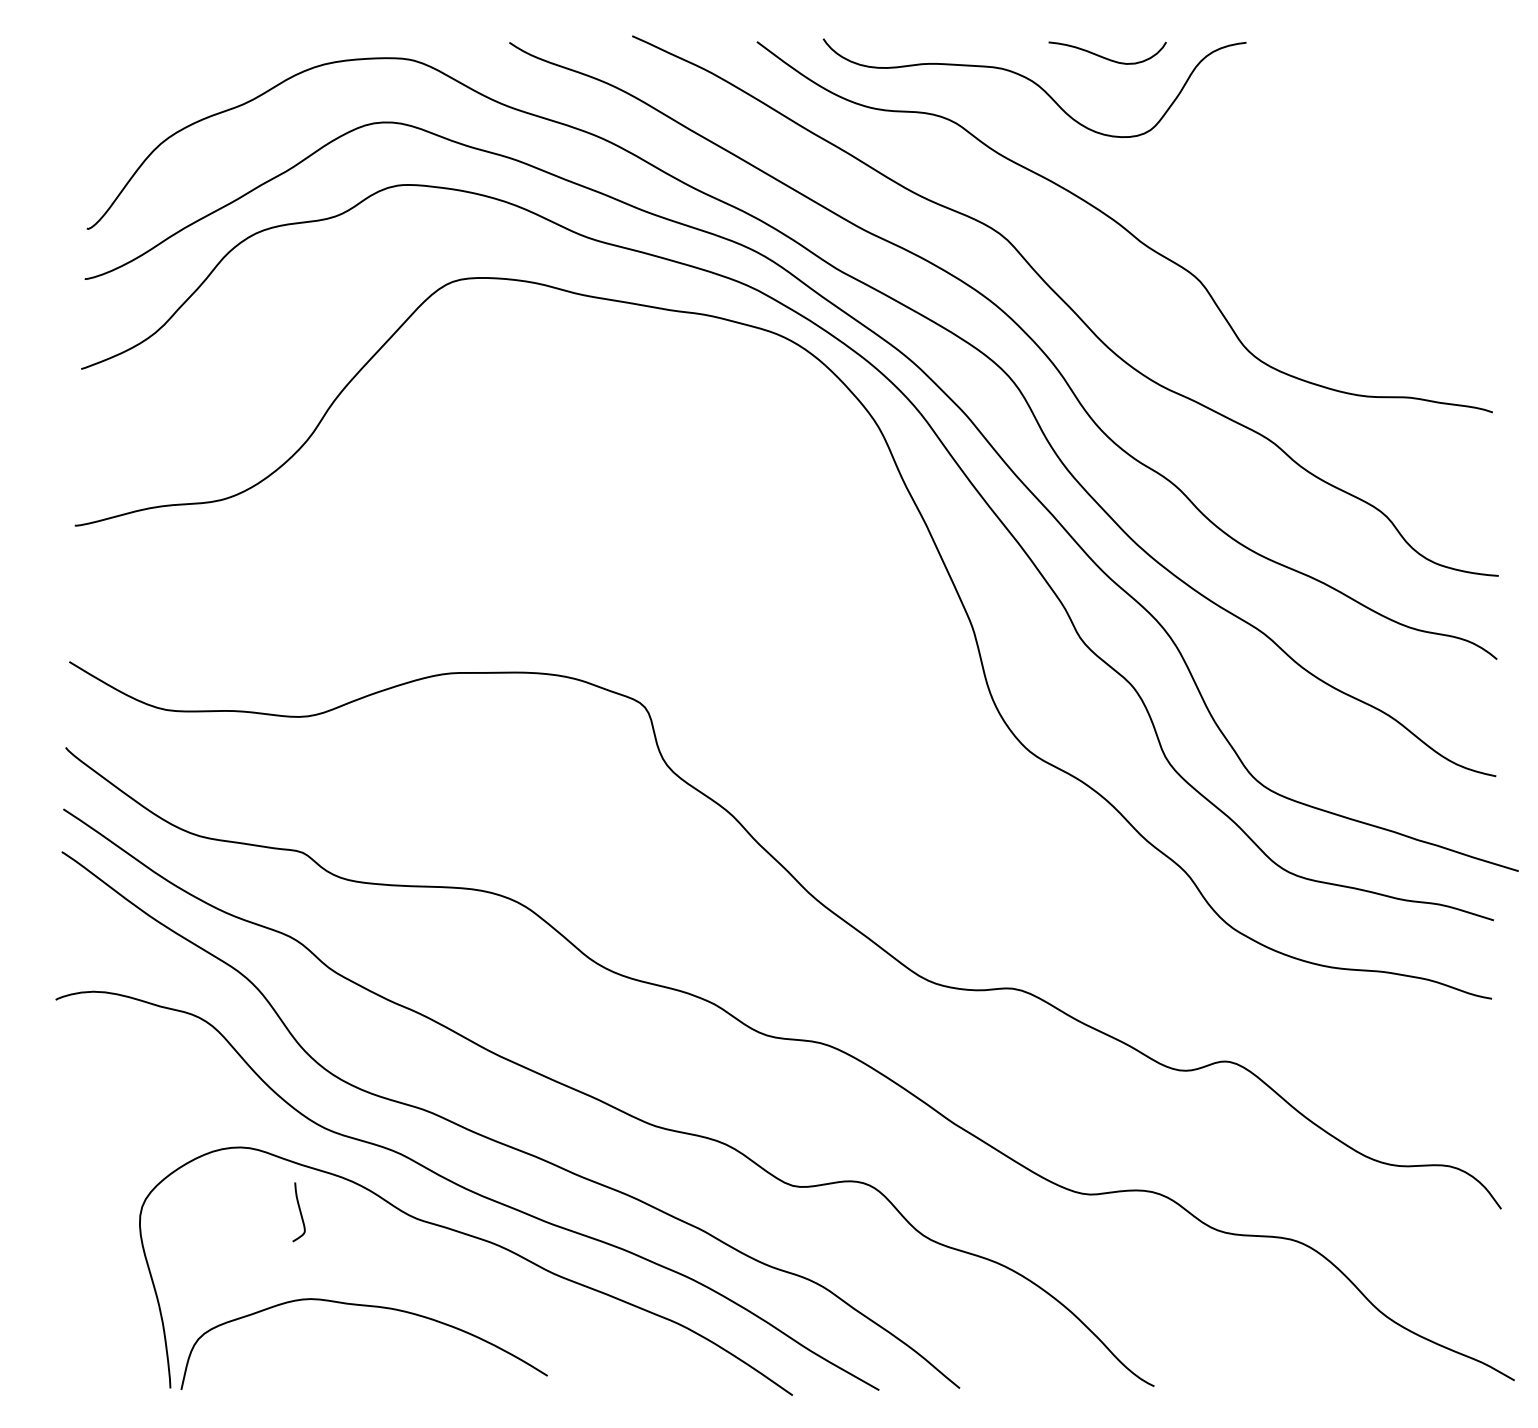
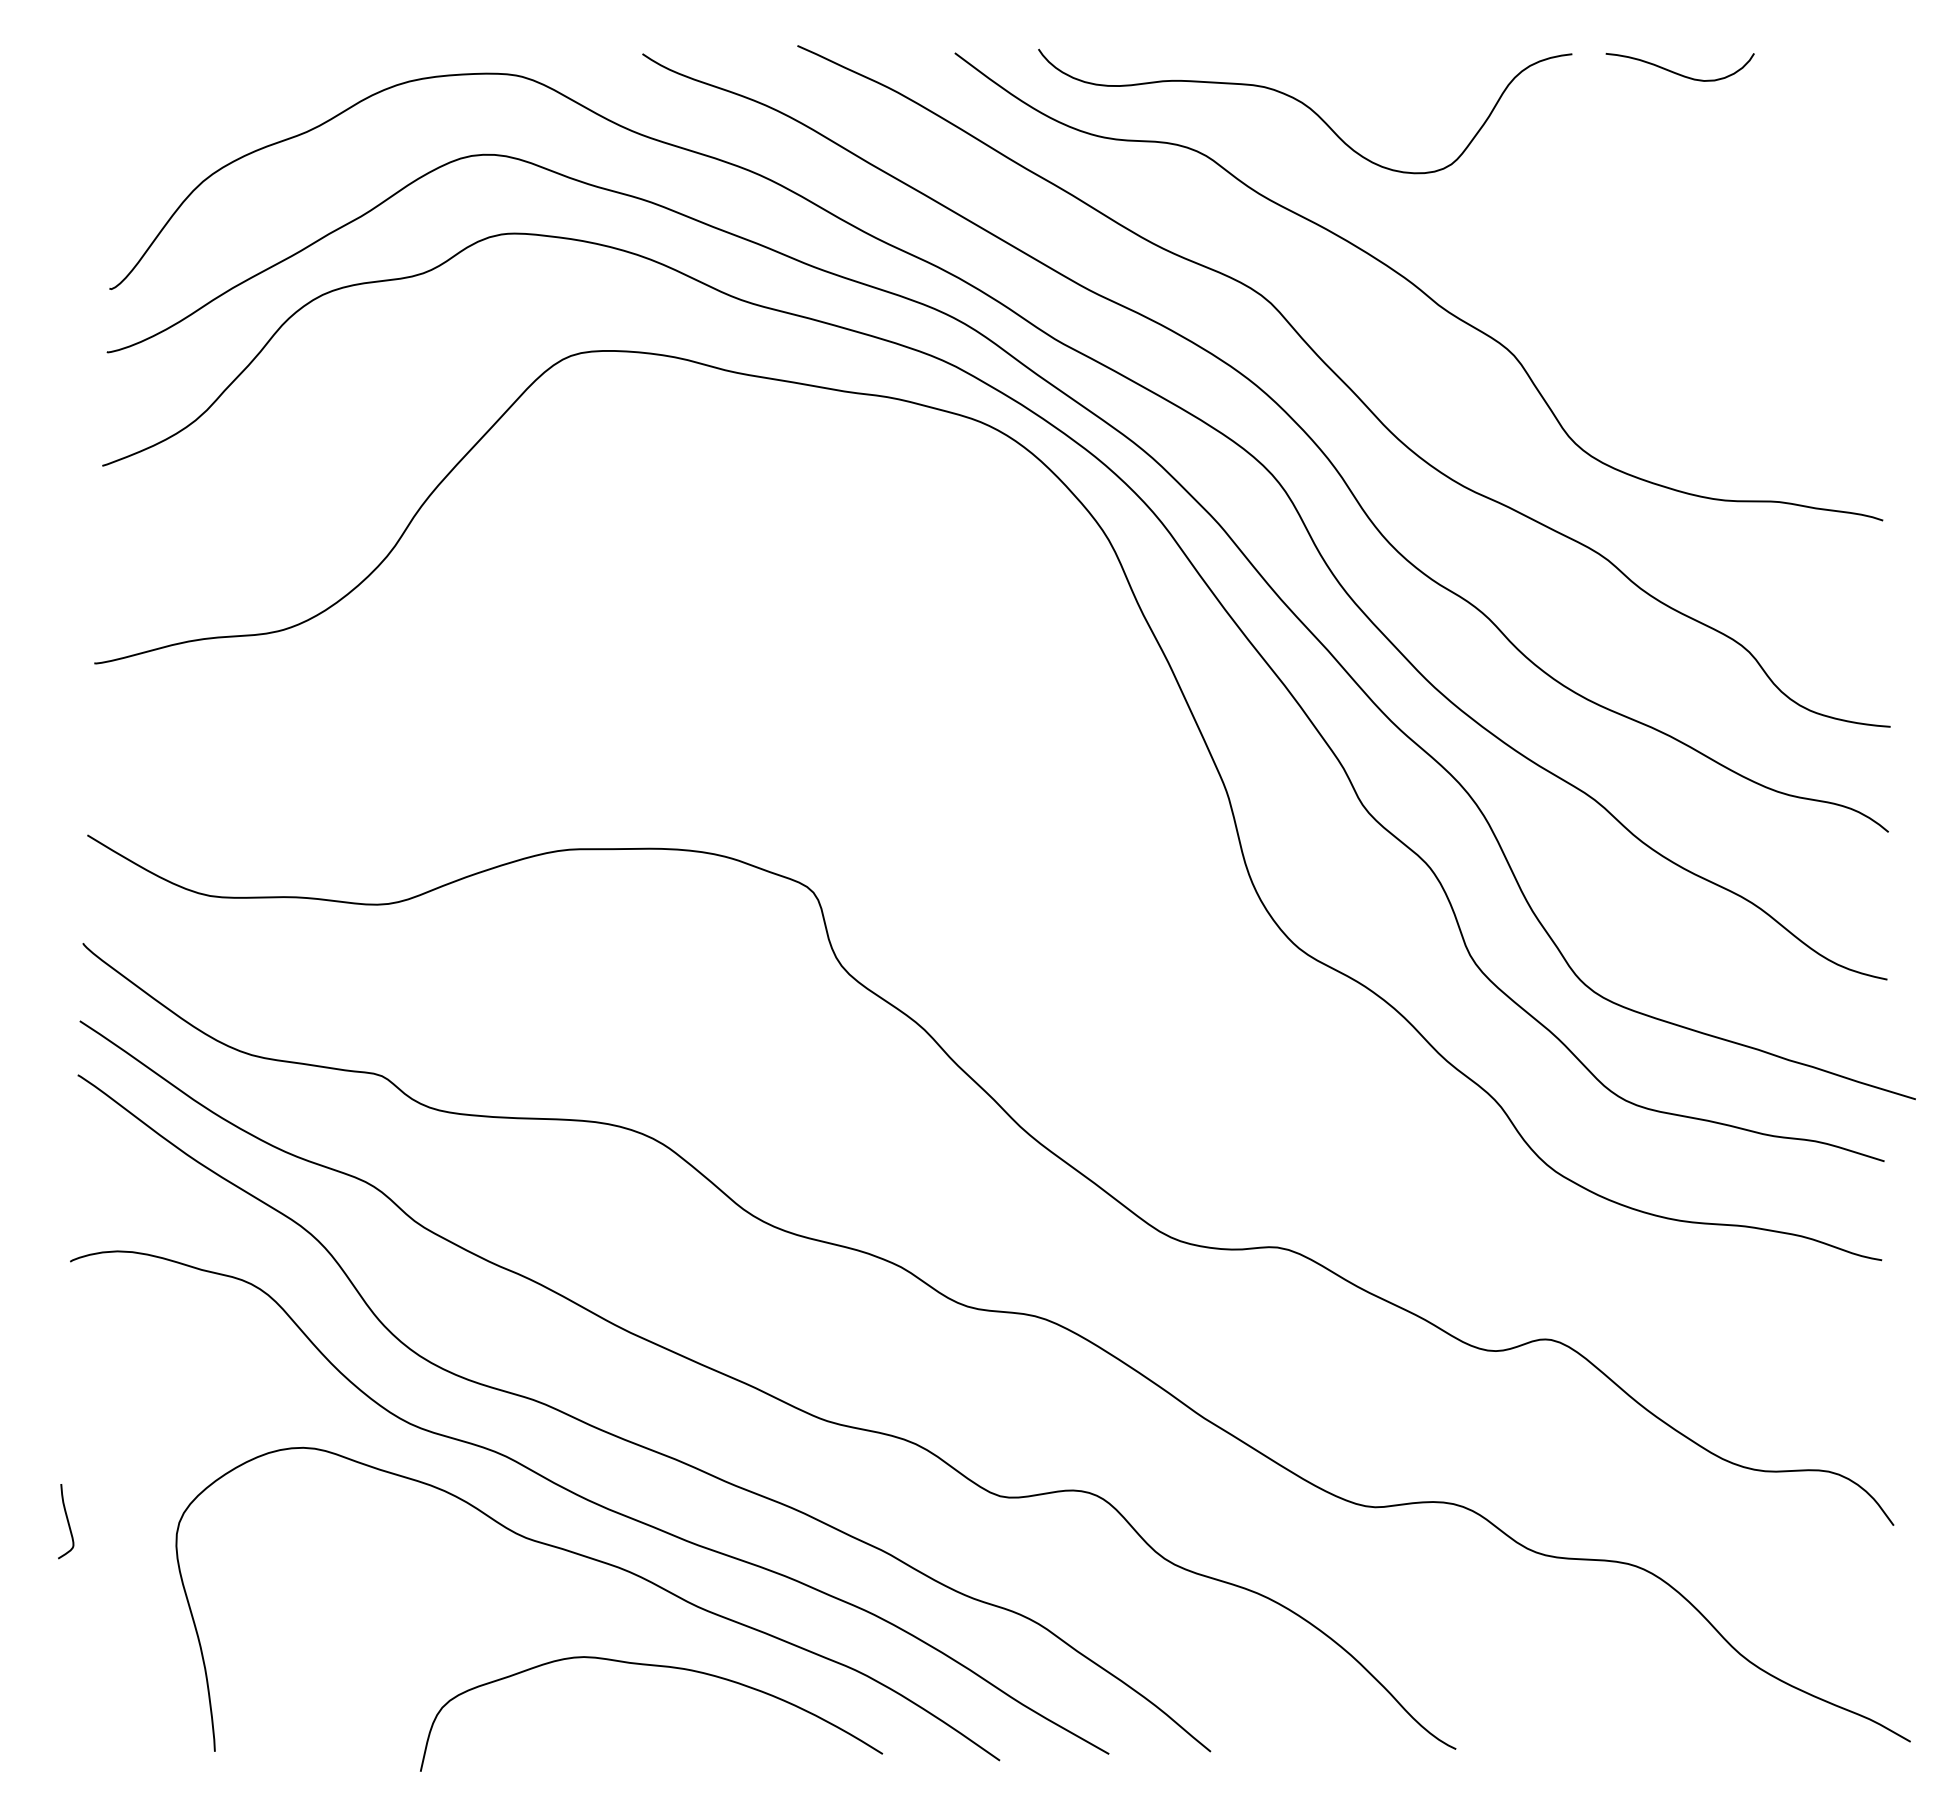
curve: (1104, 57) -> (1676, 72), moved
curve: (300, 1212) -> (67, 1521), moved
curve: (365, 1306) -> (652, 1666), moved

